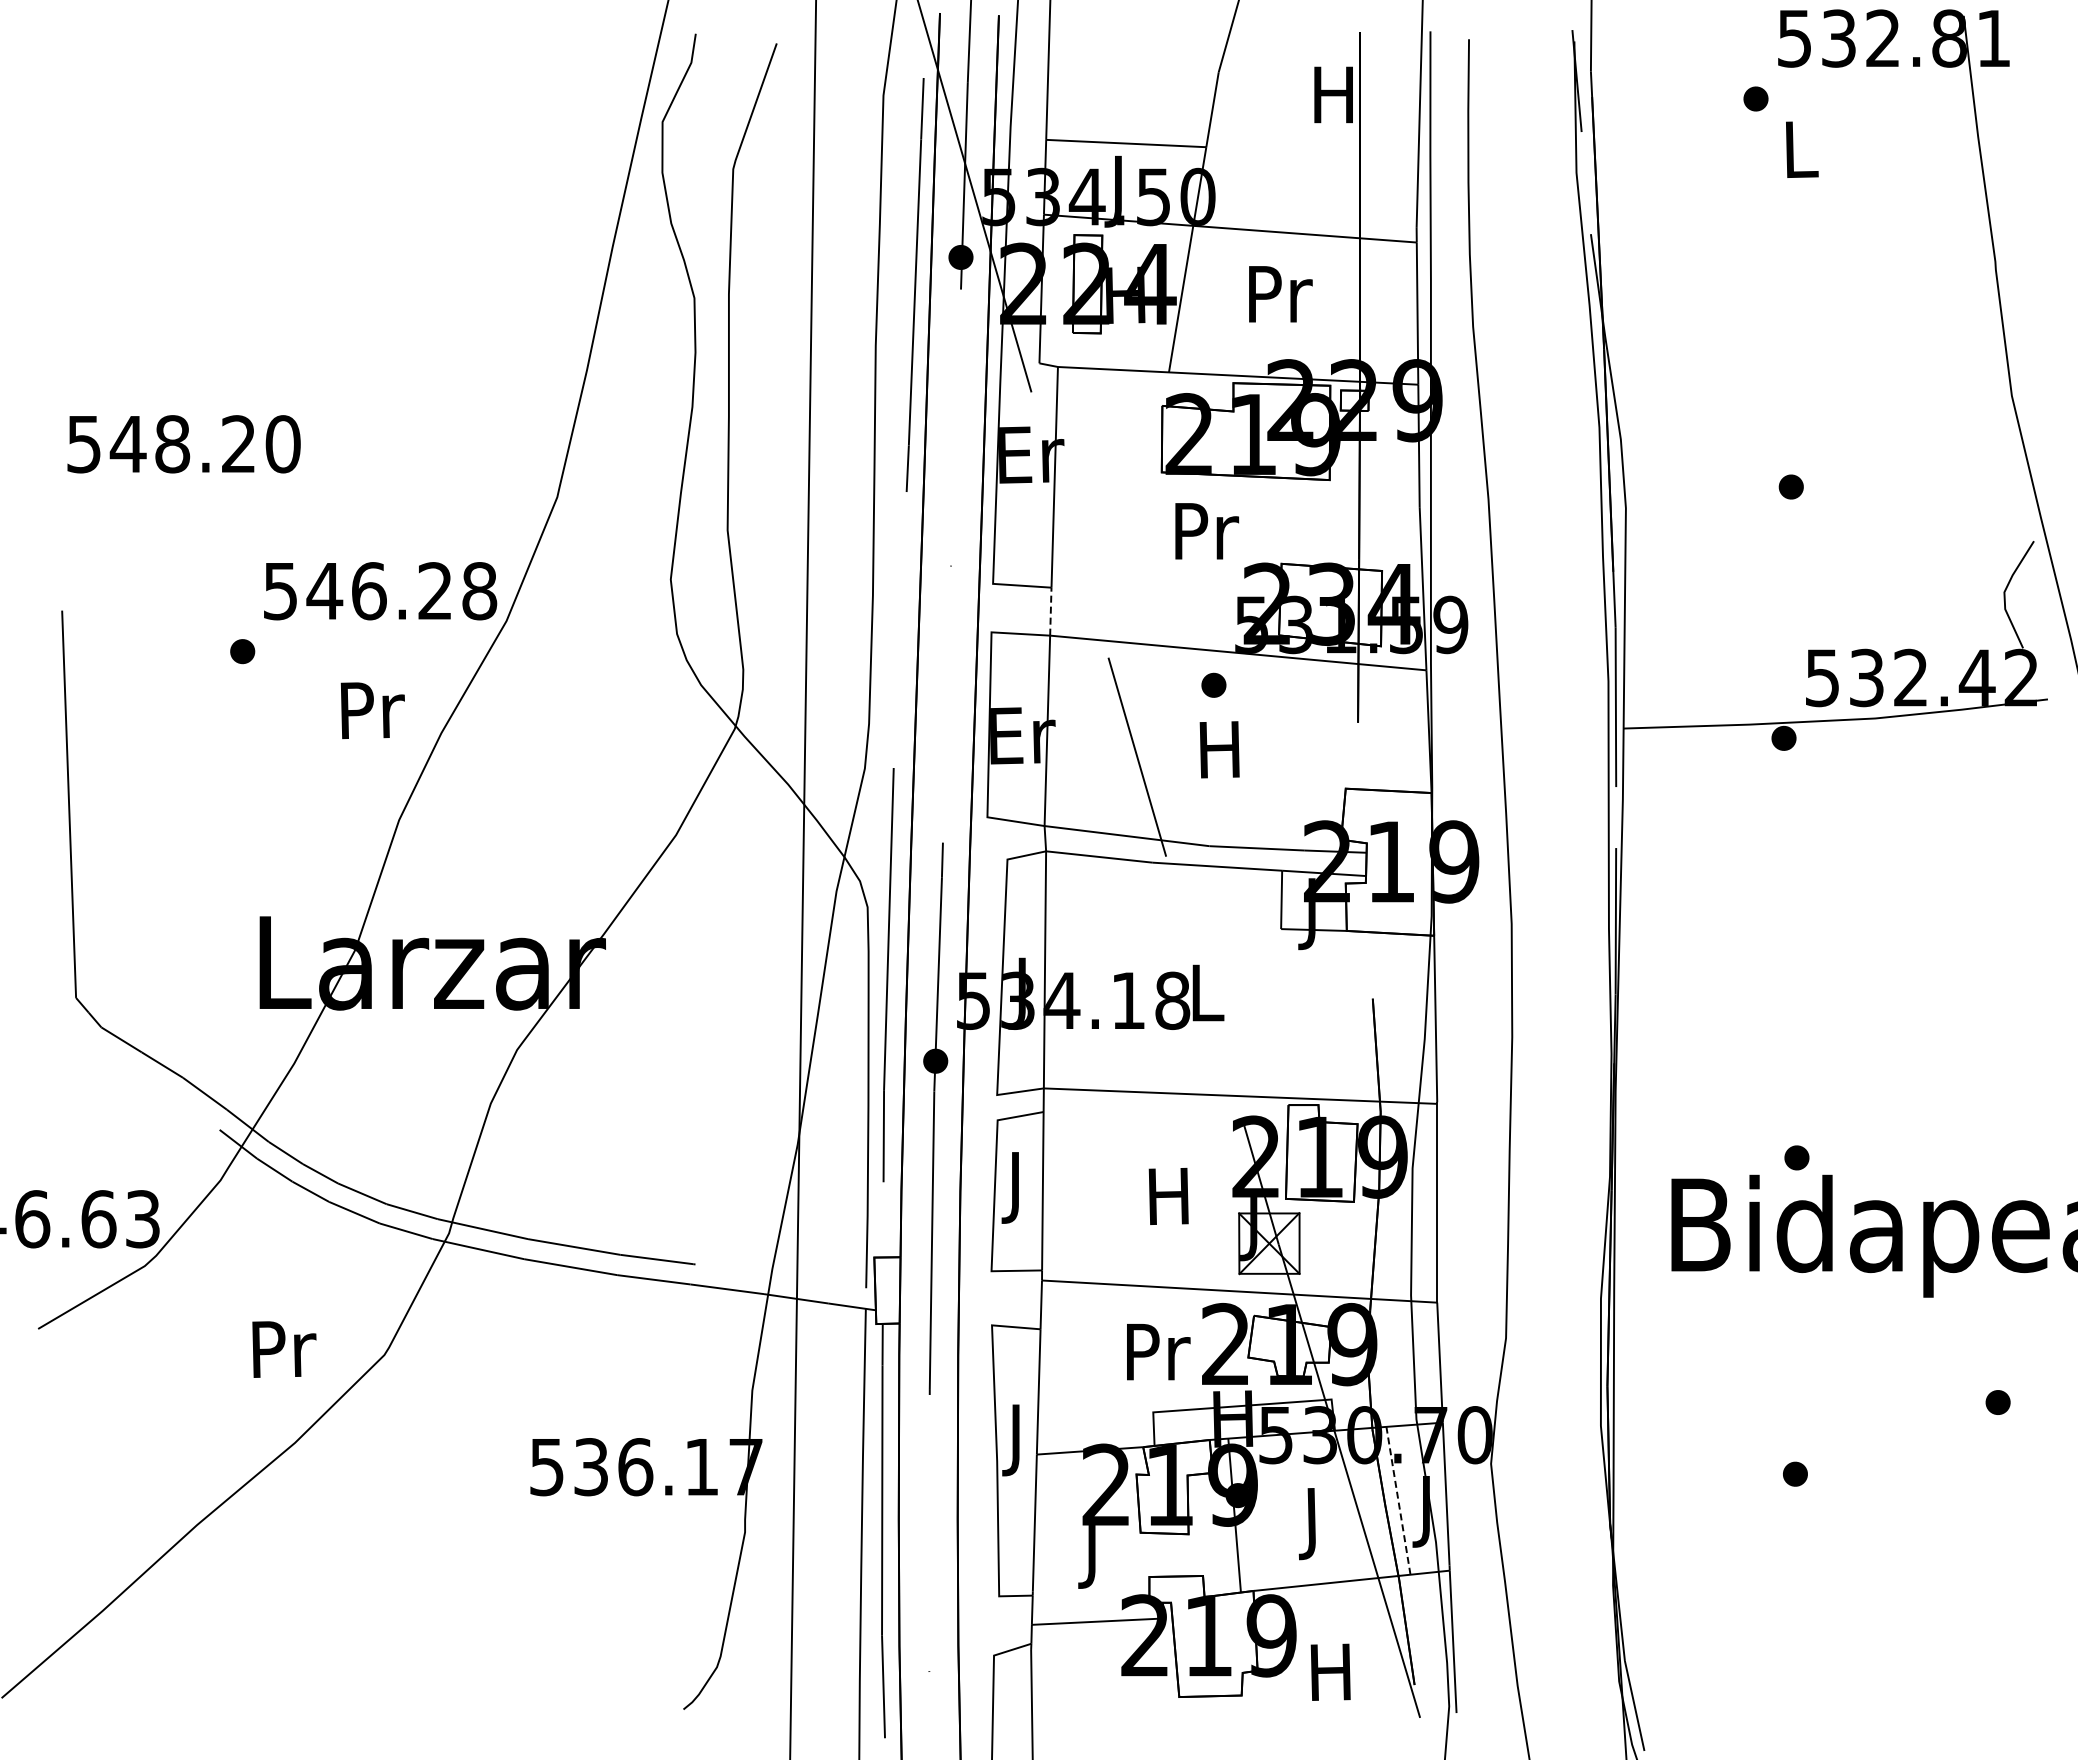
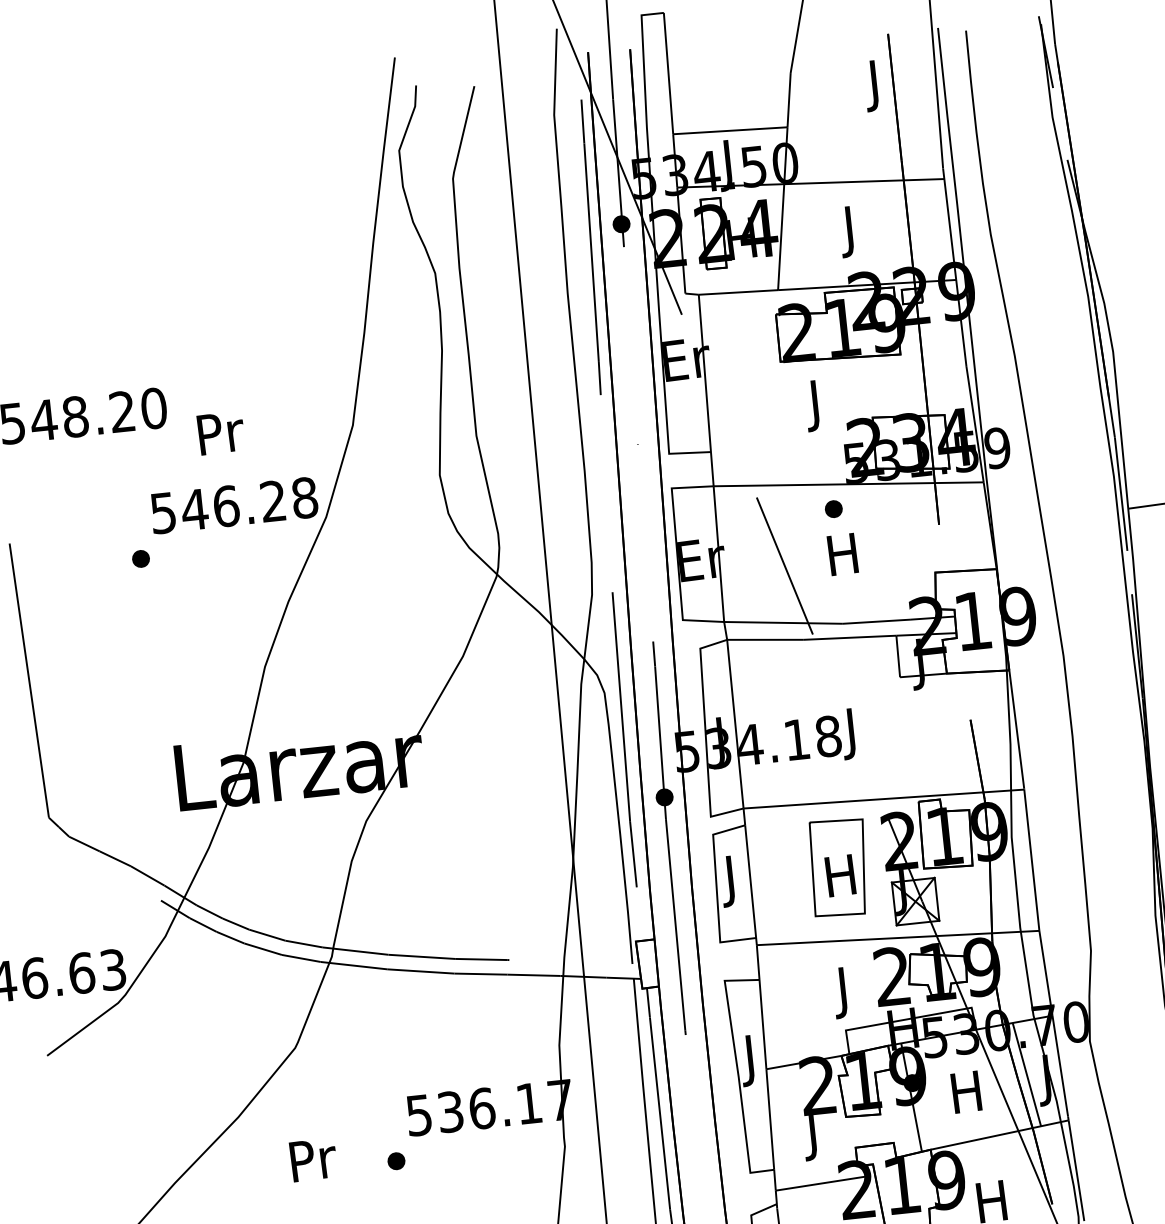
text: (1333, 102) -> (874, 85), H -> J
text: (1280, 301) -> (851, 231), Pr -> J
text: (1207, 538) -> (818, 405), Pr -> J
line: (1050, 611) -> (712, 469), dashed -> solid
text: (372, 710) -> (220, 433), moved
text: (1207, 1000) -> (853, 733), L -> J
part: (1167, 1184) -> (838, 867), added
text: (284, 1349) -> (313, 1159), moved
text: (1158, 1359) -> (845, 992), Pr -> J
line: (1398, 1500) -> (1026, 1074), dashed -> solid
text: (1311, 1523) -> (966, 1097), J -> H
part: (508, 1527) -> (396, 1161), added

